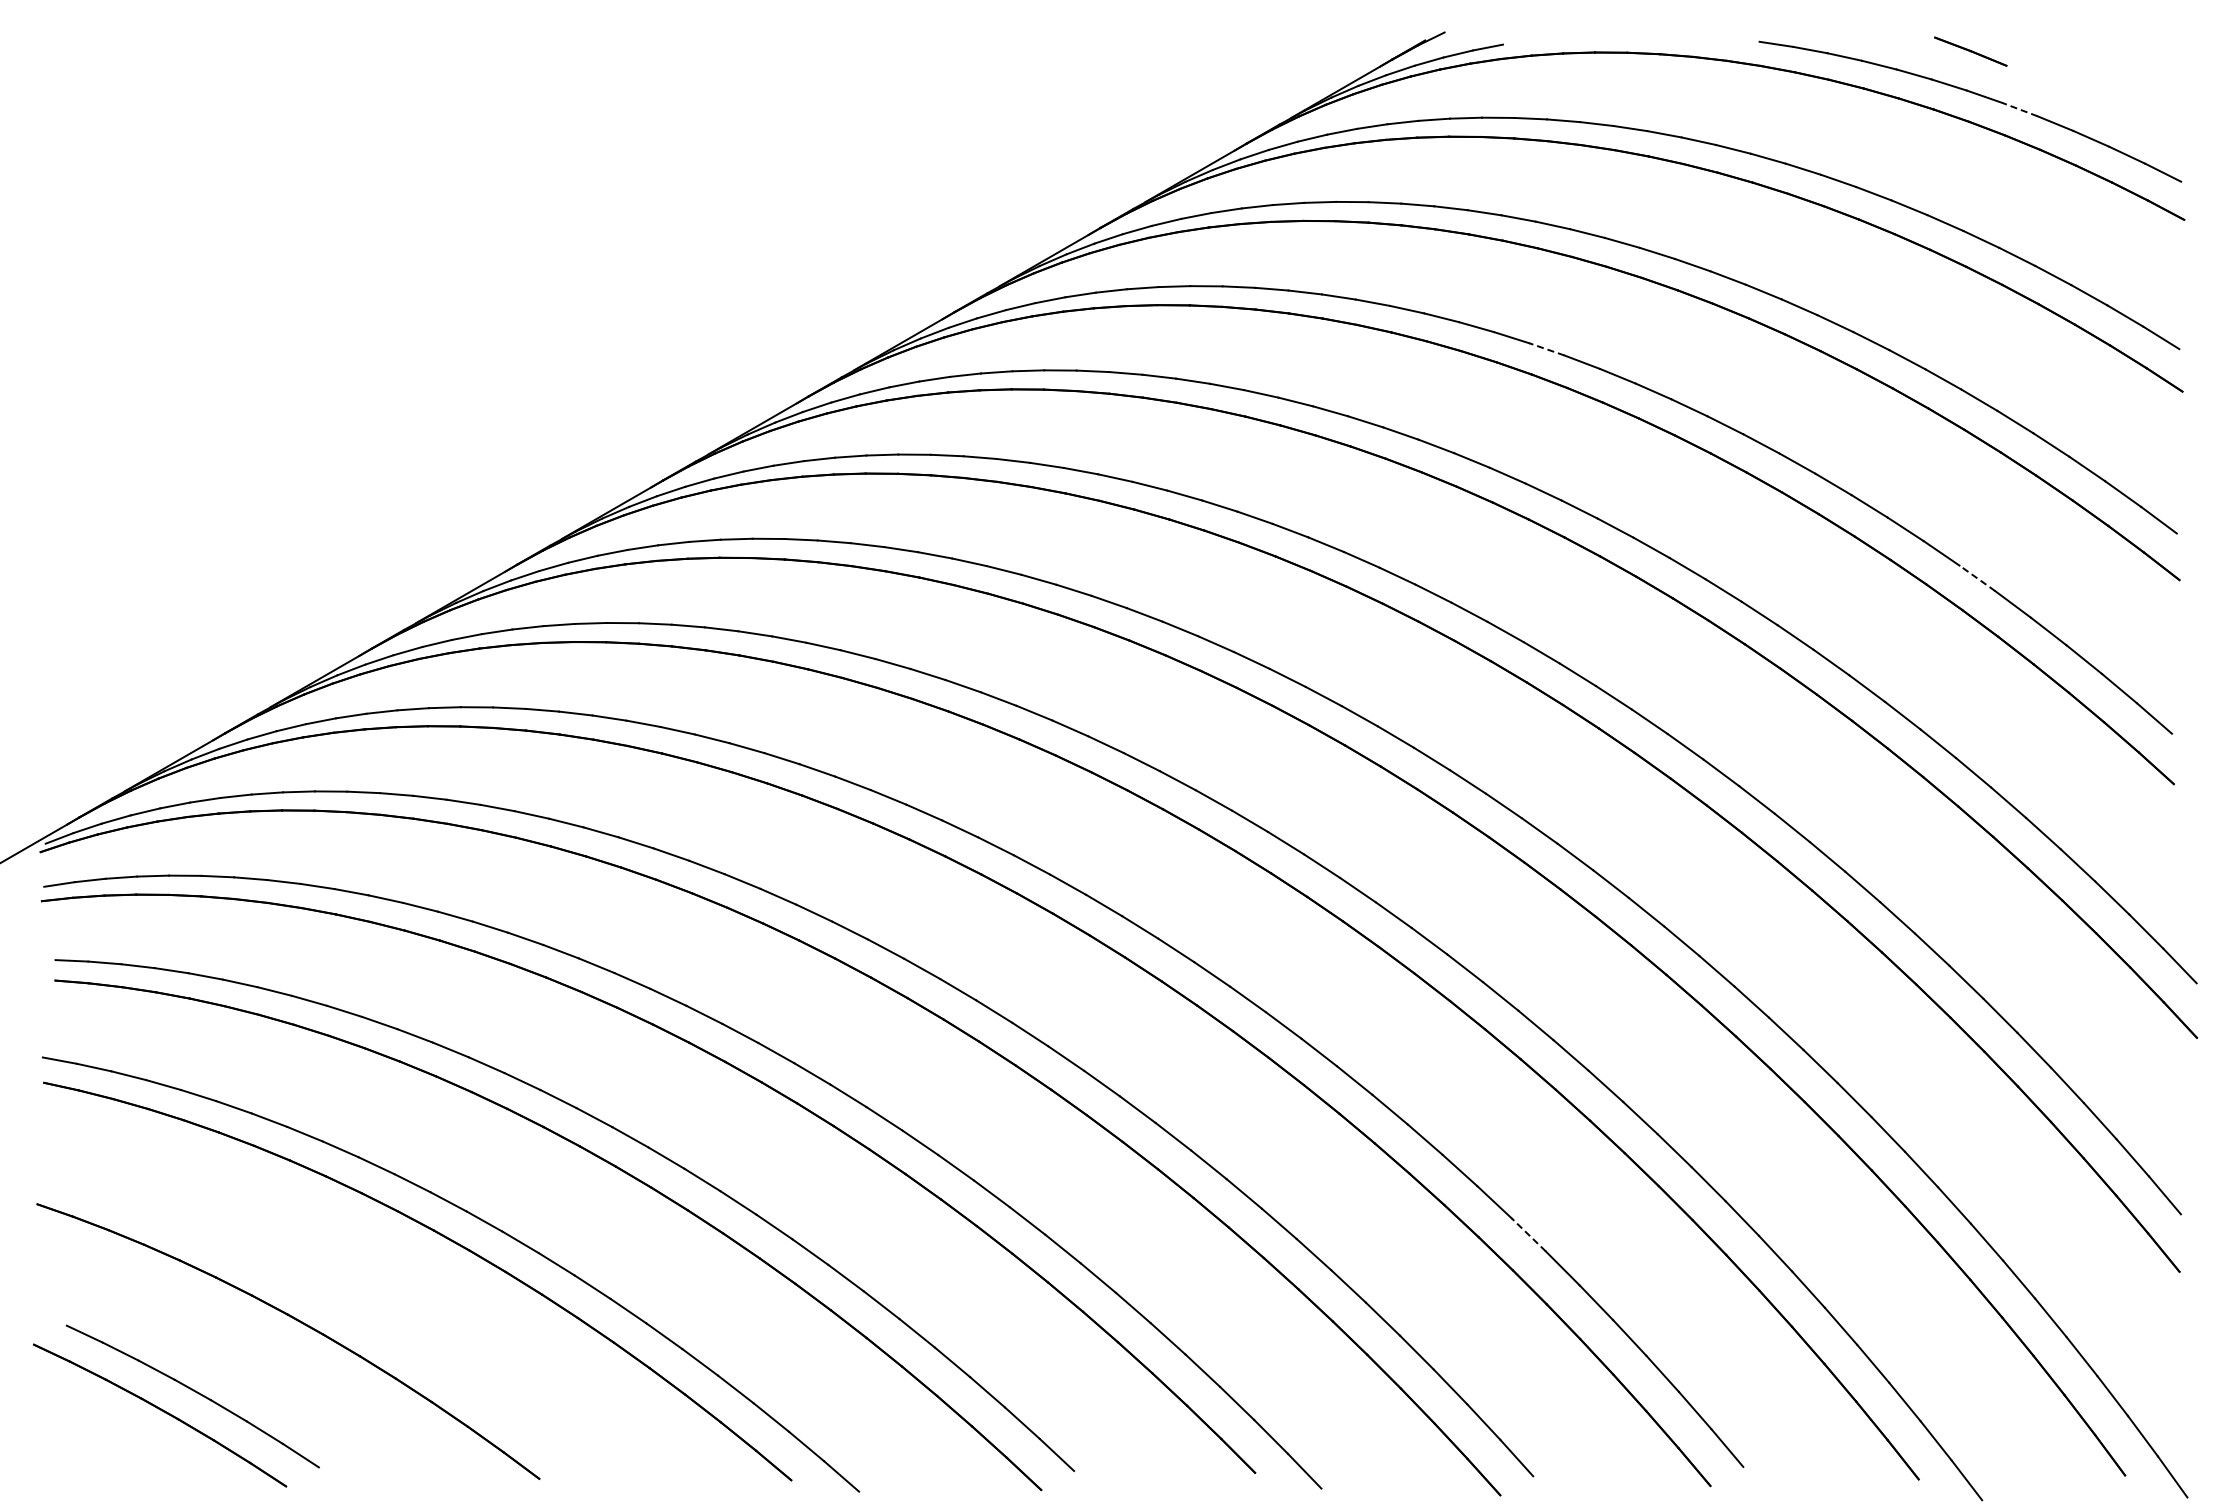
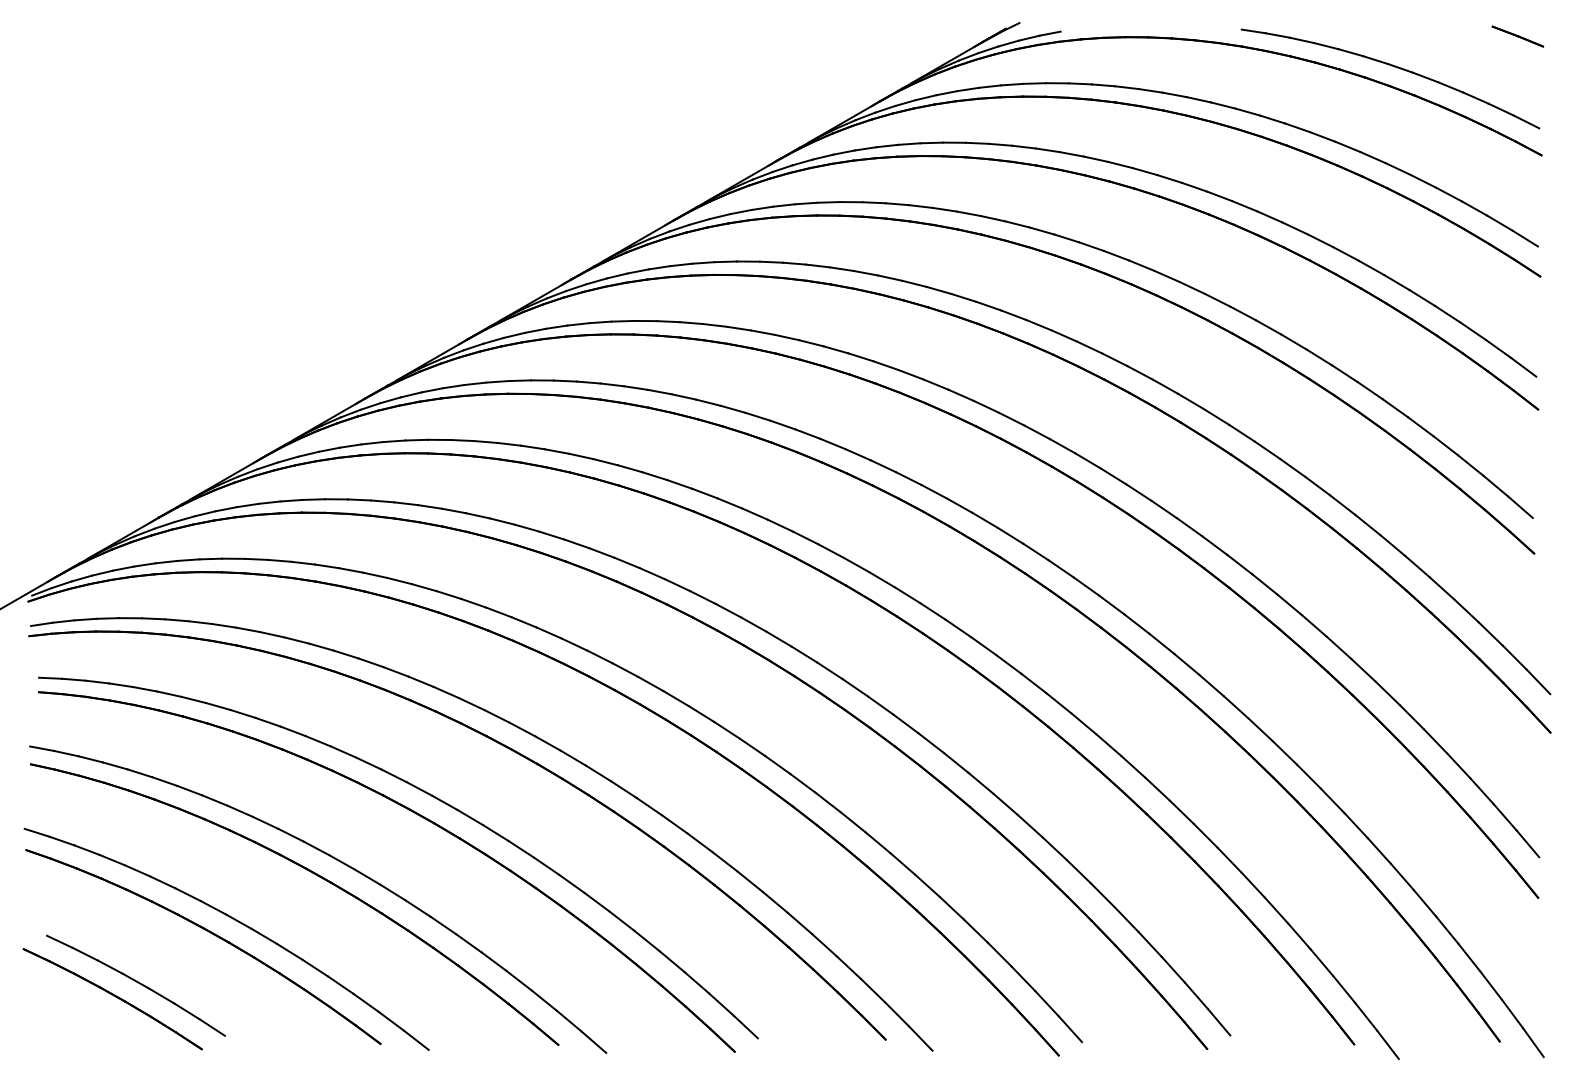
line: (1970, 51) -> (1517, 36), moved
line: (2019, 109) -> (1425, 77), dashed -> solid
line: (1546, 349) -> (1091, 246), dashed -> solid
line: (1977, 578) -> (1395, 408), dashed -> solid
line: (1528, 1234) -> (1078, 871), dashed -> solid
part: (337, 1306) -> (238, 922), added

